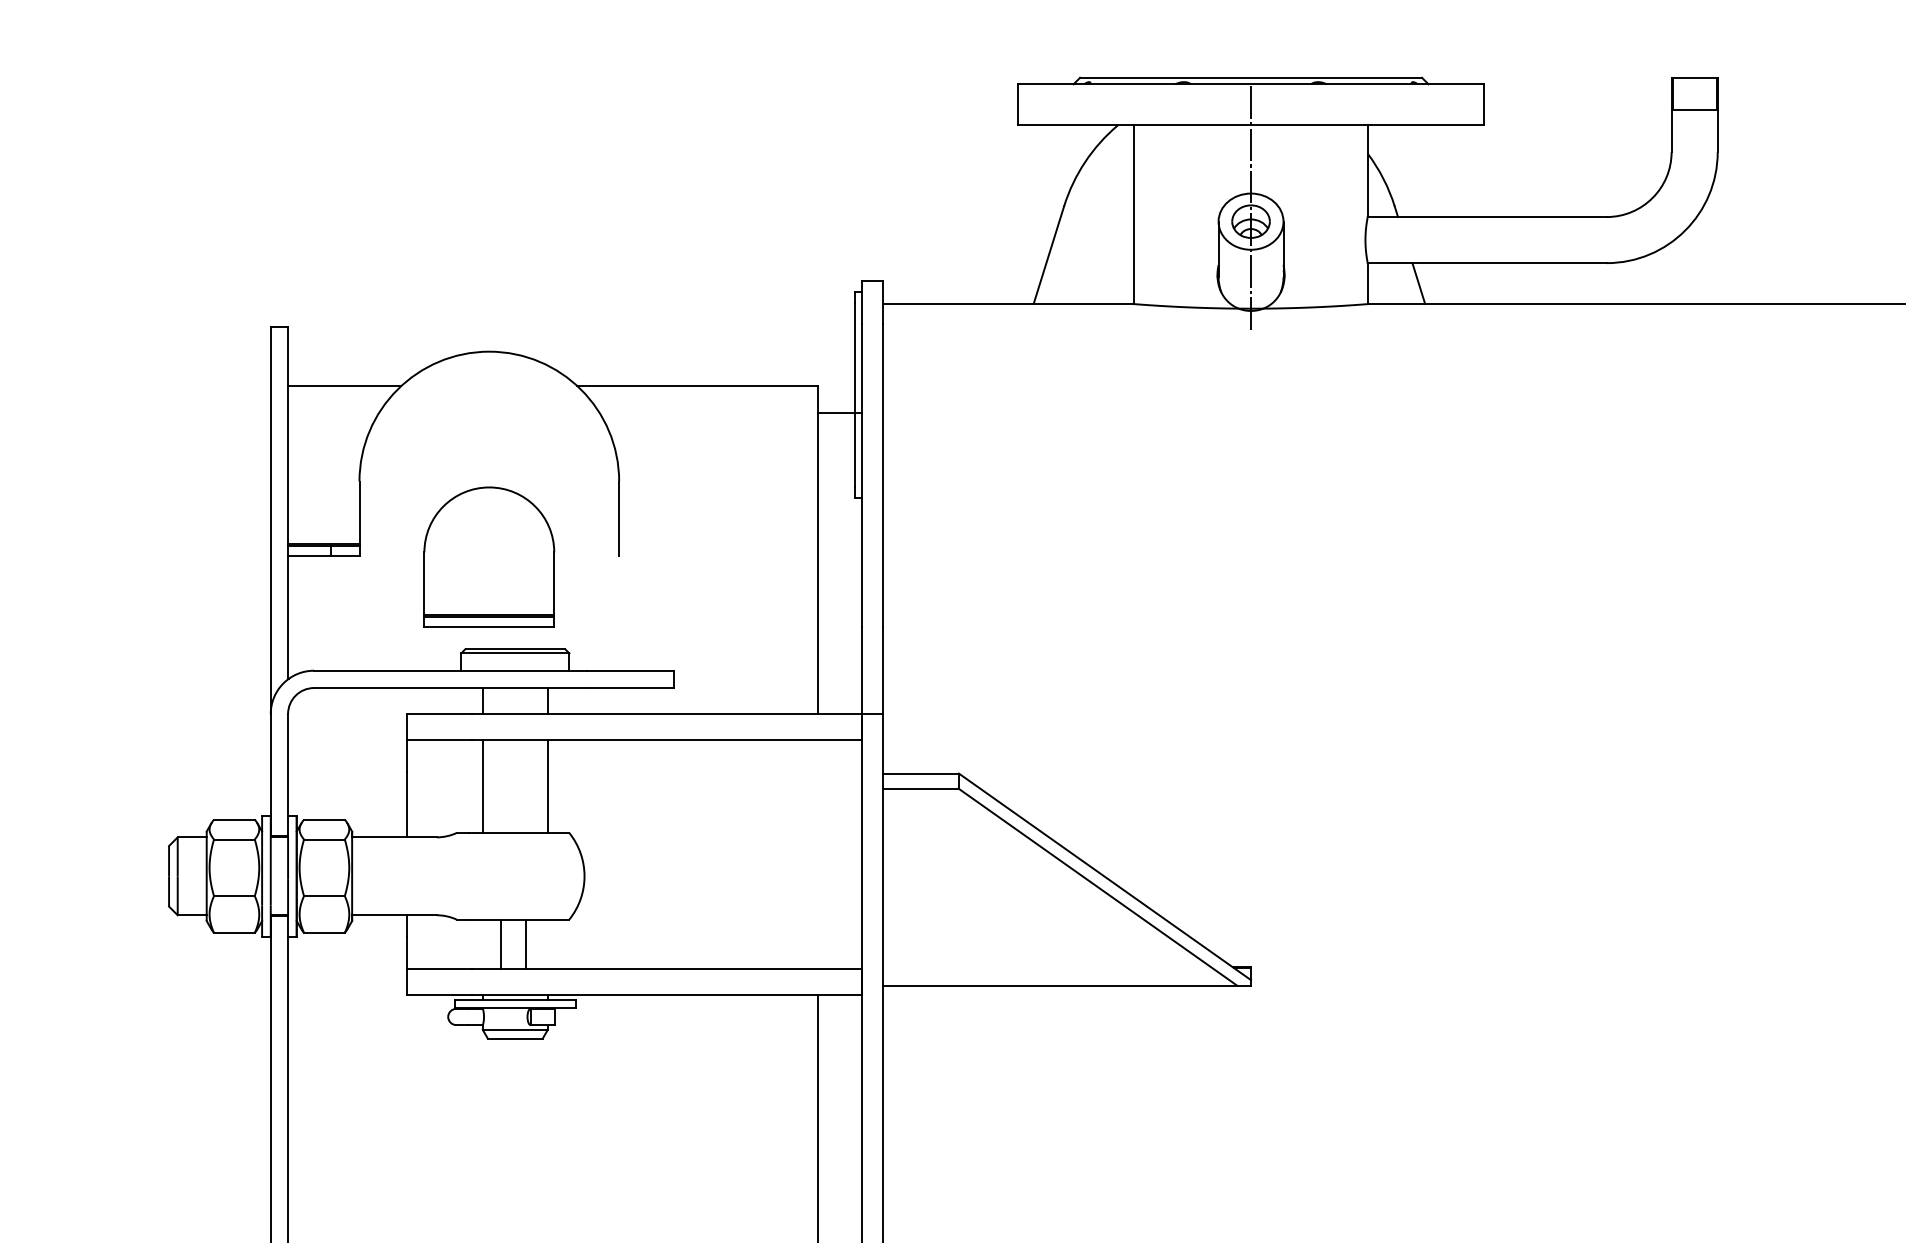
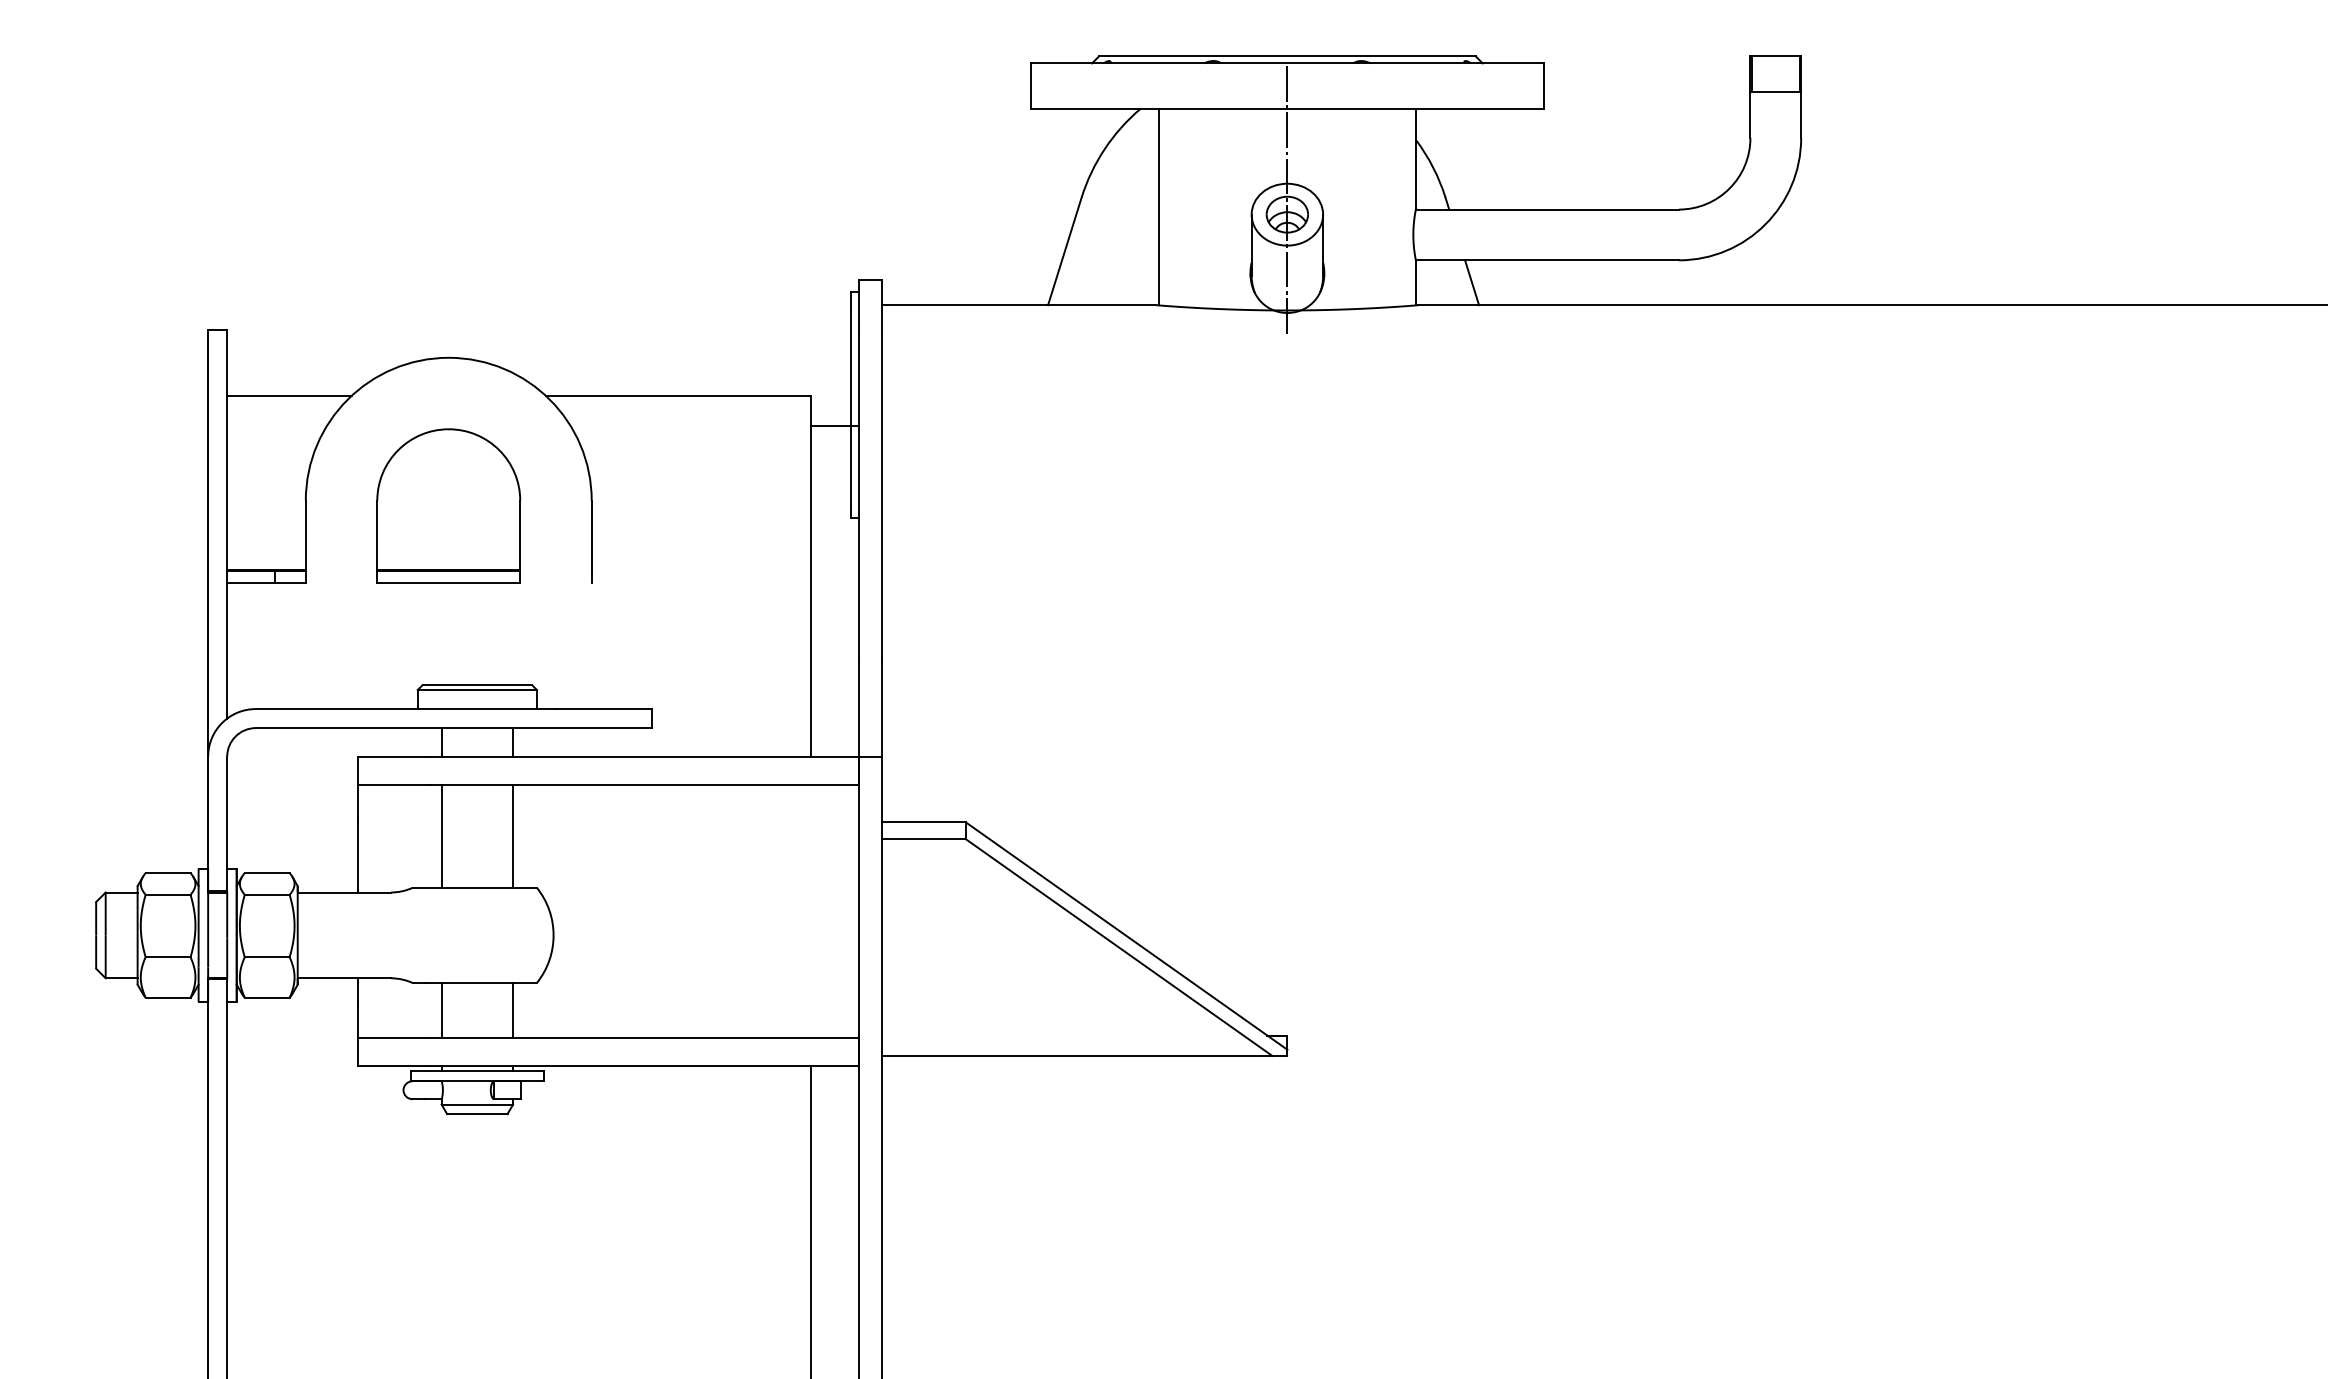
part: (489, 556) -> (448, 505), moved
line: (500, 944) -> (513, 1010), moved
line: (525, 944) -> (441, 1010), moved

